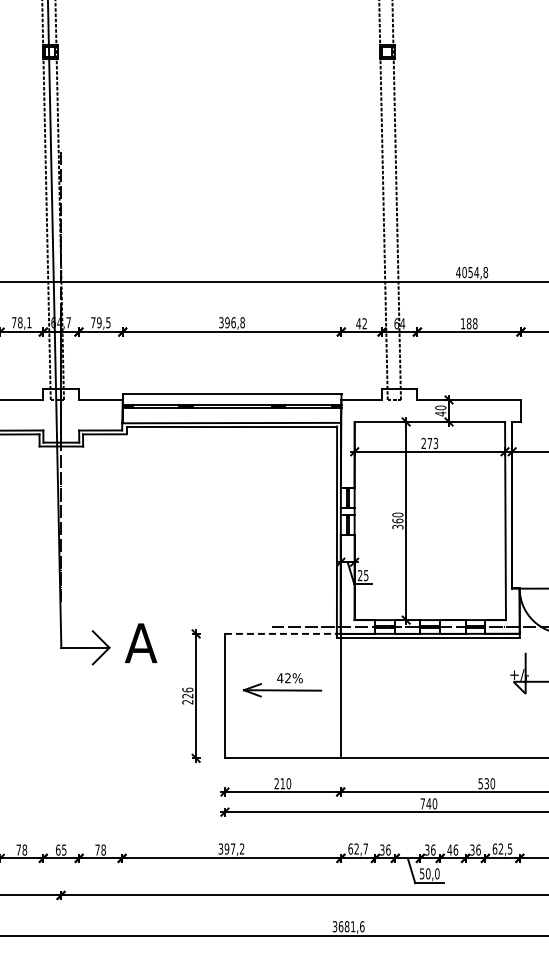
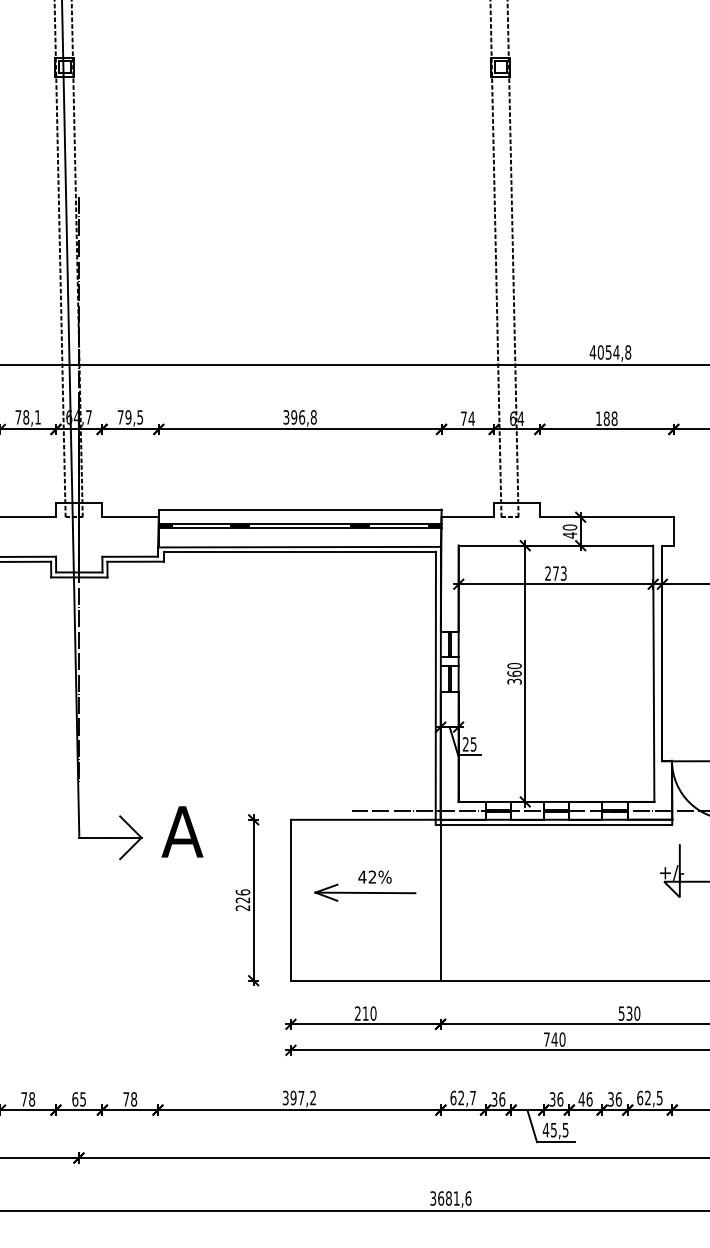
text: (361, 323) -> (467, 418), 42 -> 74
line: (282, 633) -> (365, 819), dashed -> solid
text: (429, 873) -> (555, 1129), 50,0 -> 45,5

